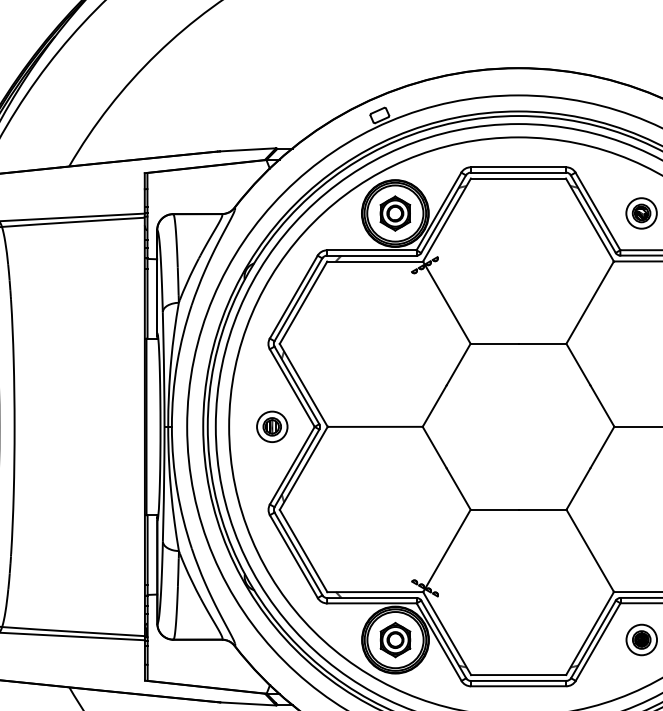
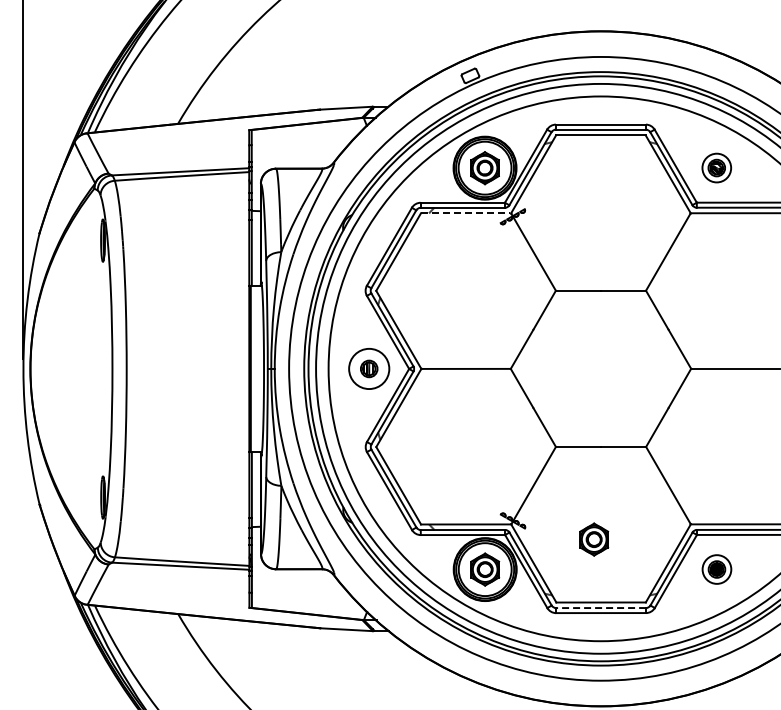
line: (374, 261) -> (465, 213), solid -> dashed
circle: (271, 426) -> (368, 368), size x1.4
part: (511, 608) -> (594, 539), added
line: (519, 681) -> (601, 608), solid -> dashed

